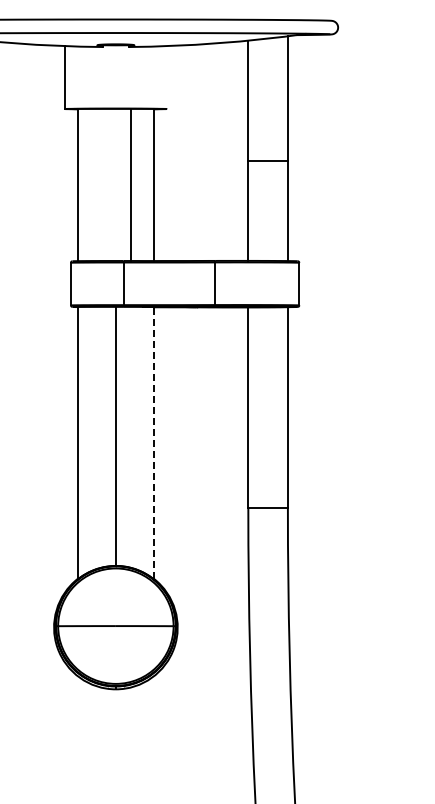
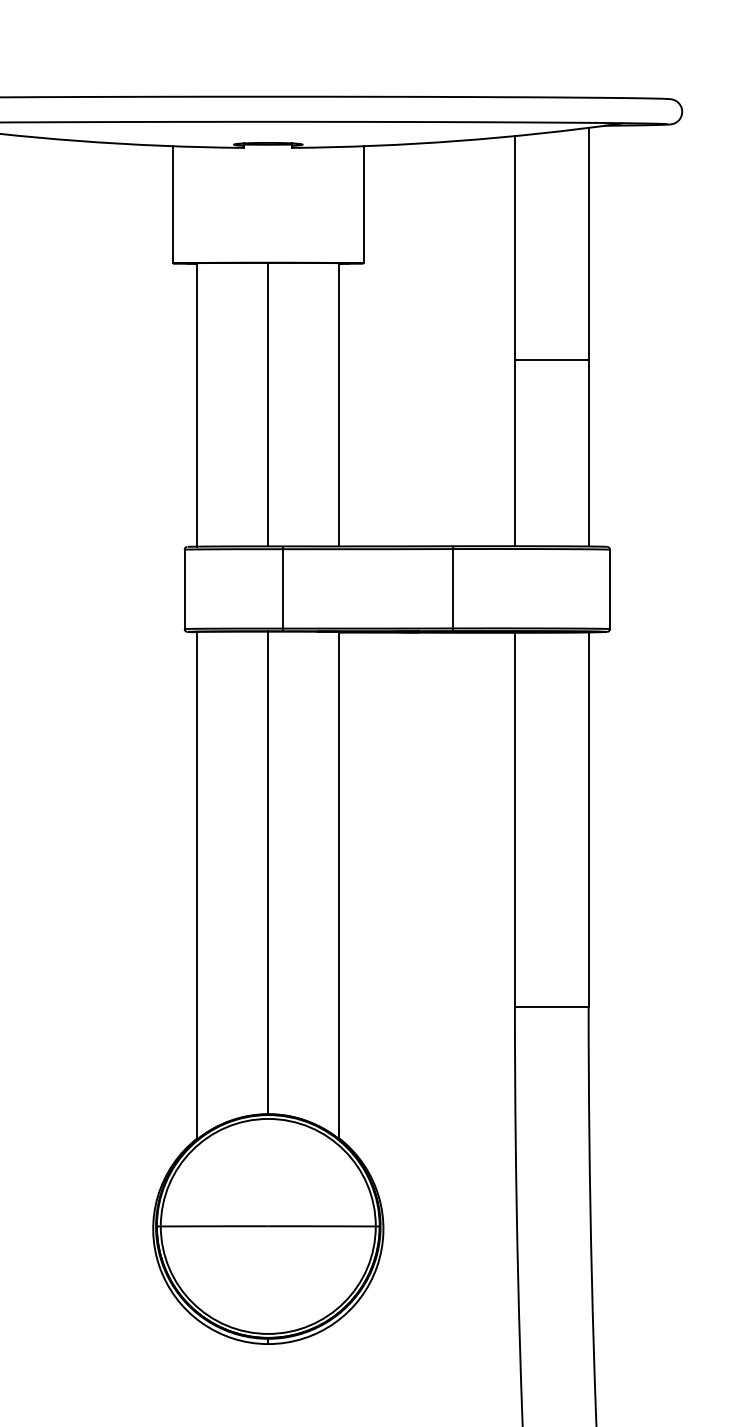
line: (167, 77) -> (364, 204), added
line: (130, 184) -> (267, 403), moved
line: (153, 442) -> (338, 884), dashed -> solid

